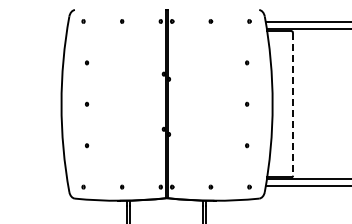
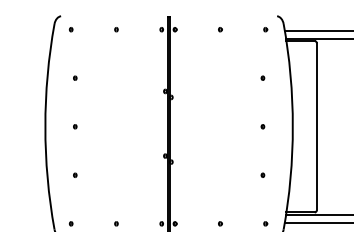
line: (293, 104) -> (317, 126), dashed -> solid

